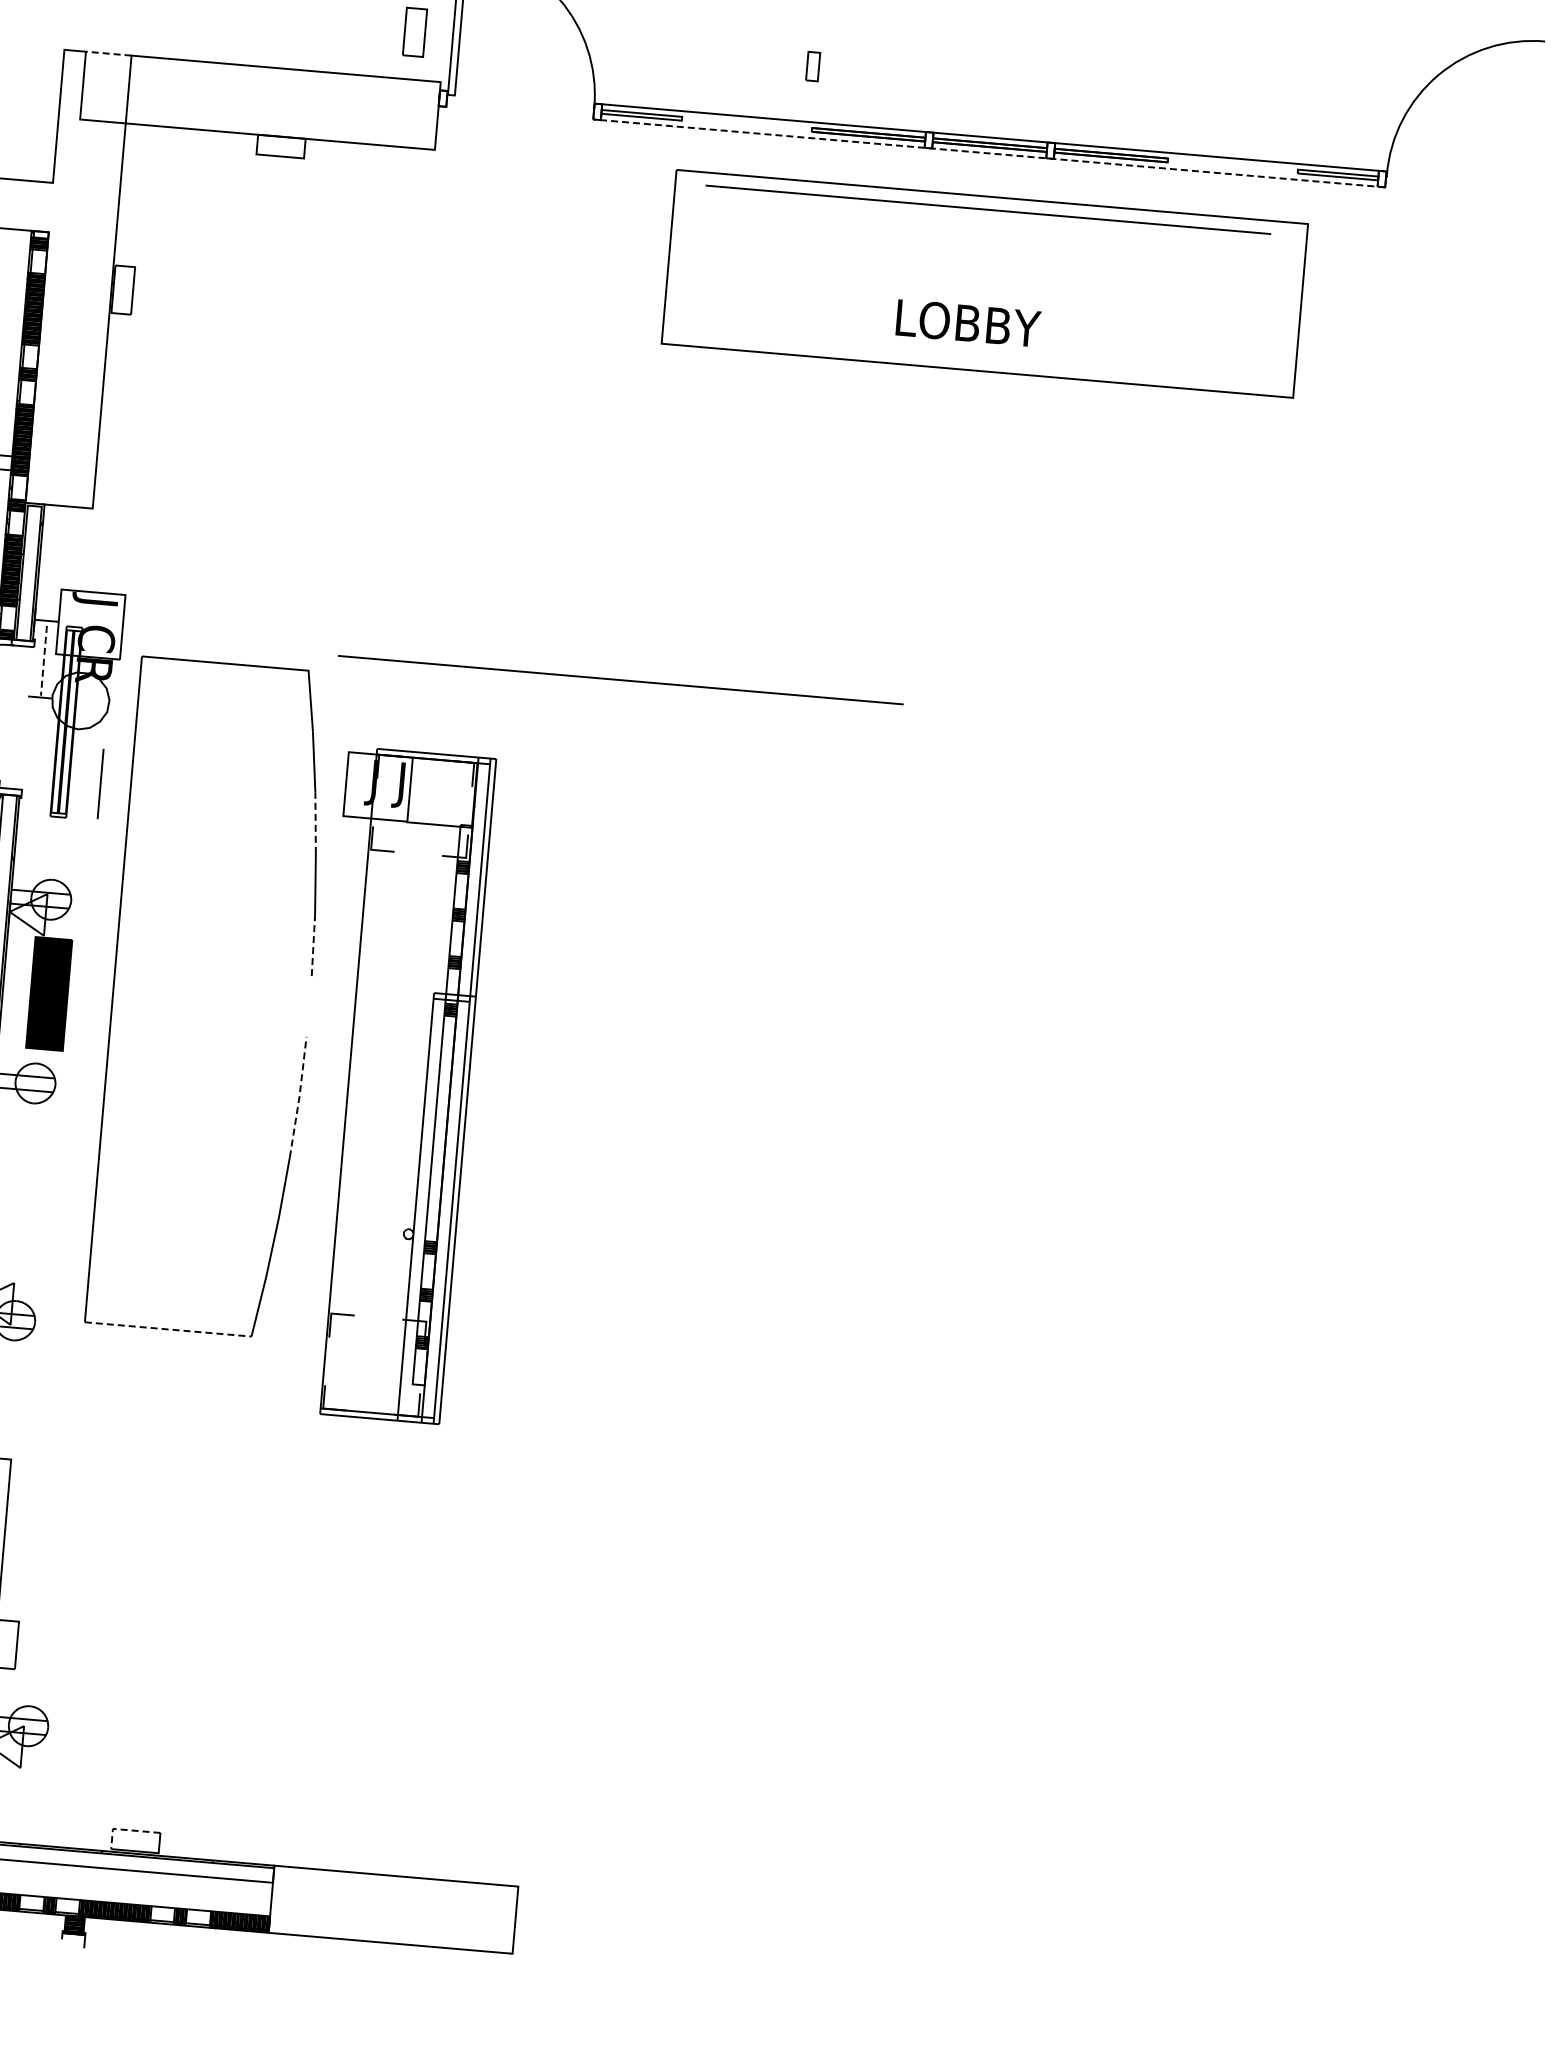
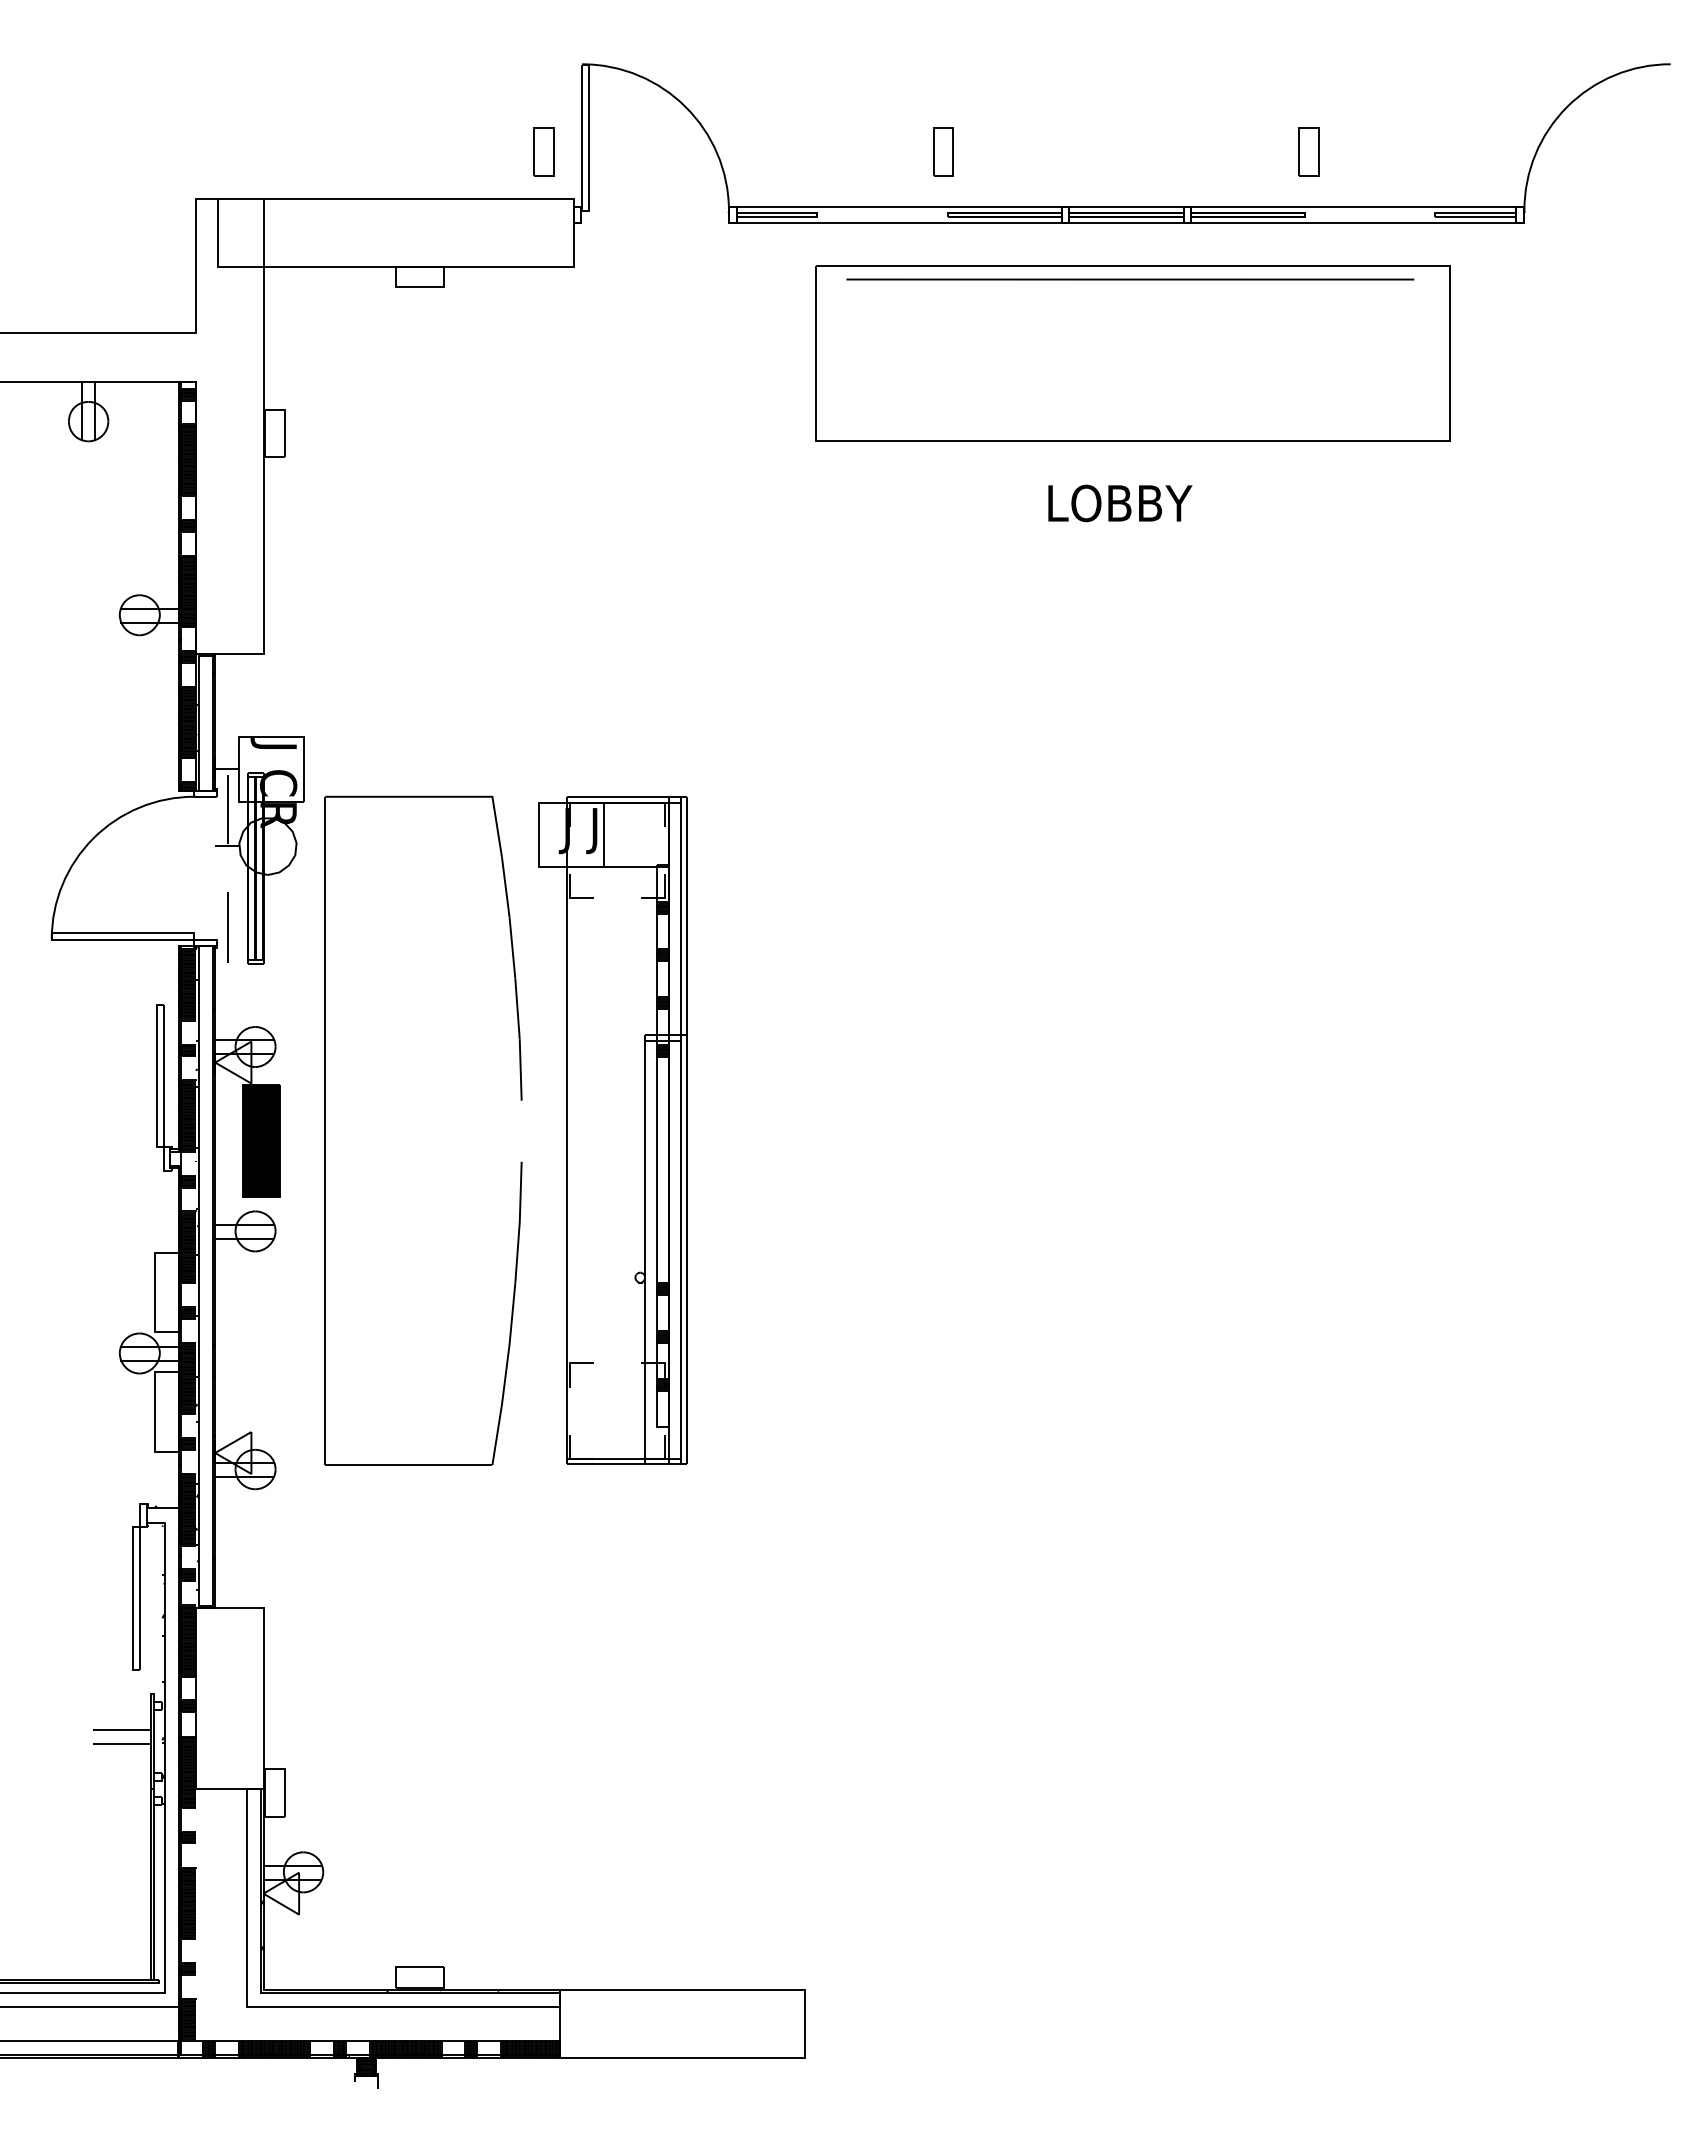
line: (108, 54) -> (240, 199), dashed -> solid
part: (813, 66) -> (943, 151), size x1.67
part: (1176, 97) -> (1308, 151), added
line: (988, 153) -> (1125, 223), dashed -> solid
text: (968, 323) -> (1120, 503), moved
line: (43, 660) -> (227, 809), dashed -> solid
line: (621, 680) -> (804, 779), removed
line: (100, 784) -> (227, 927), moved
line: (315, 823) -> (512, 948), dashed -> solid
line: (313, 945) -> (520, 1070), dashed -> solid
part: (393, 1085) -> (612, 1130), moved
line: (299, 1097) -> (519, 1222), dashed -> solid
line: (167, 1329) -> (408, 1465), dashed -> solid
line: (125, 1830) -> (409, 1967), dashed -> solid

